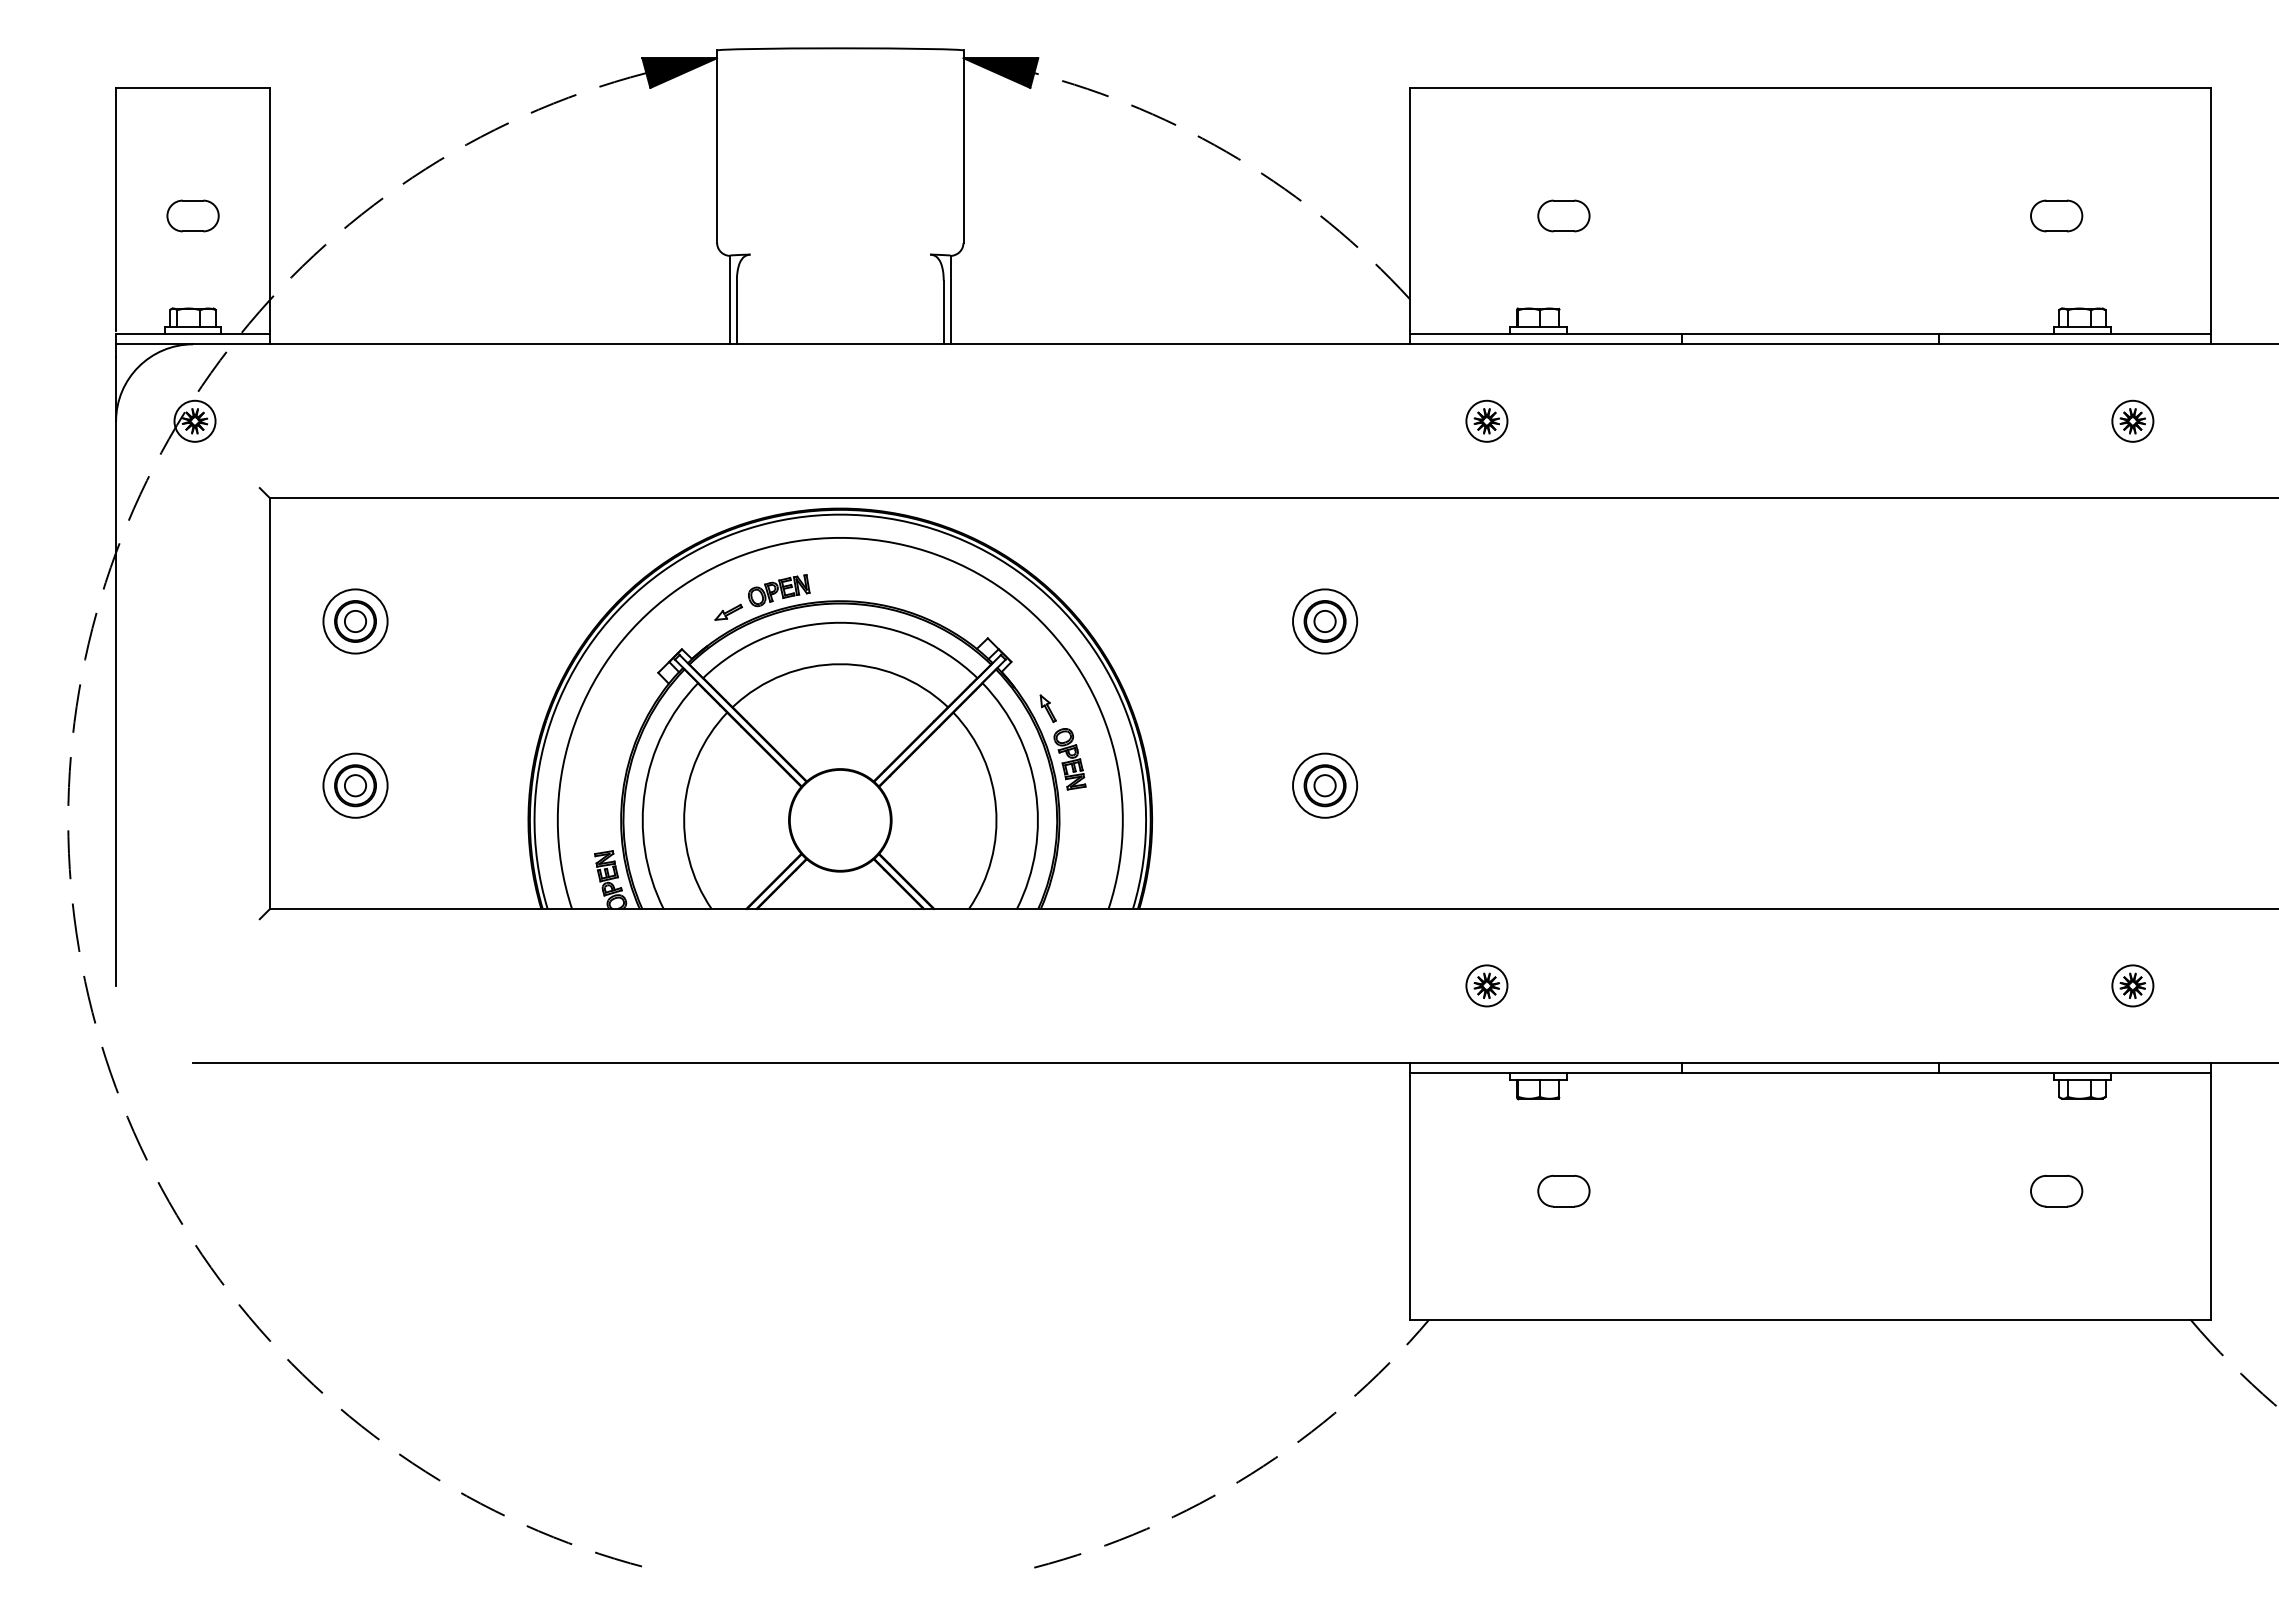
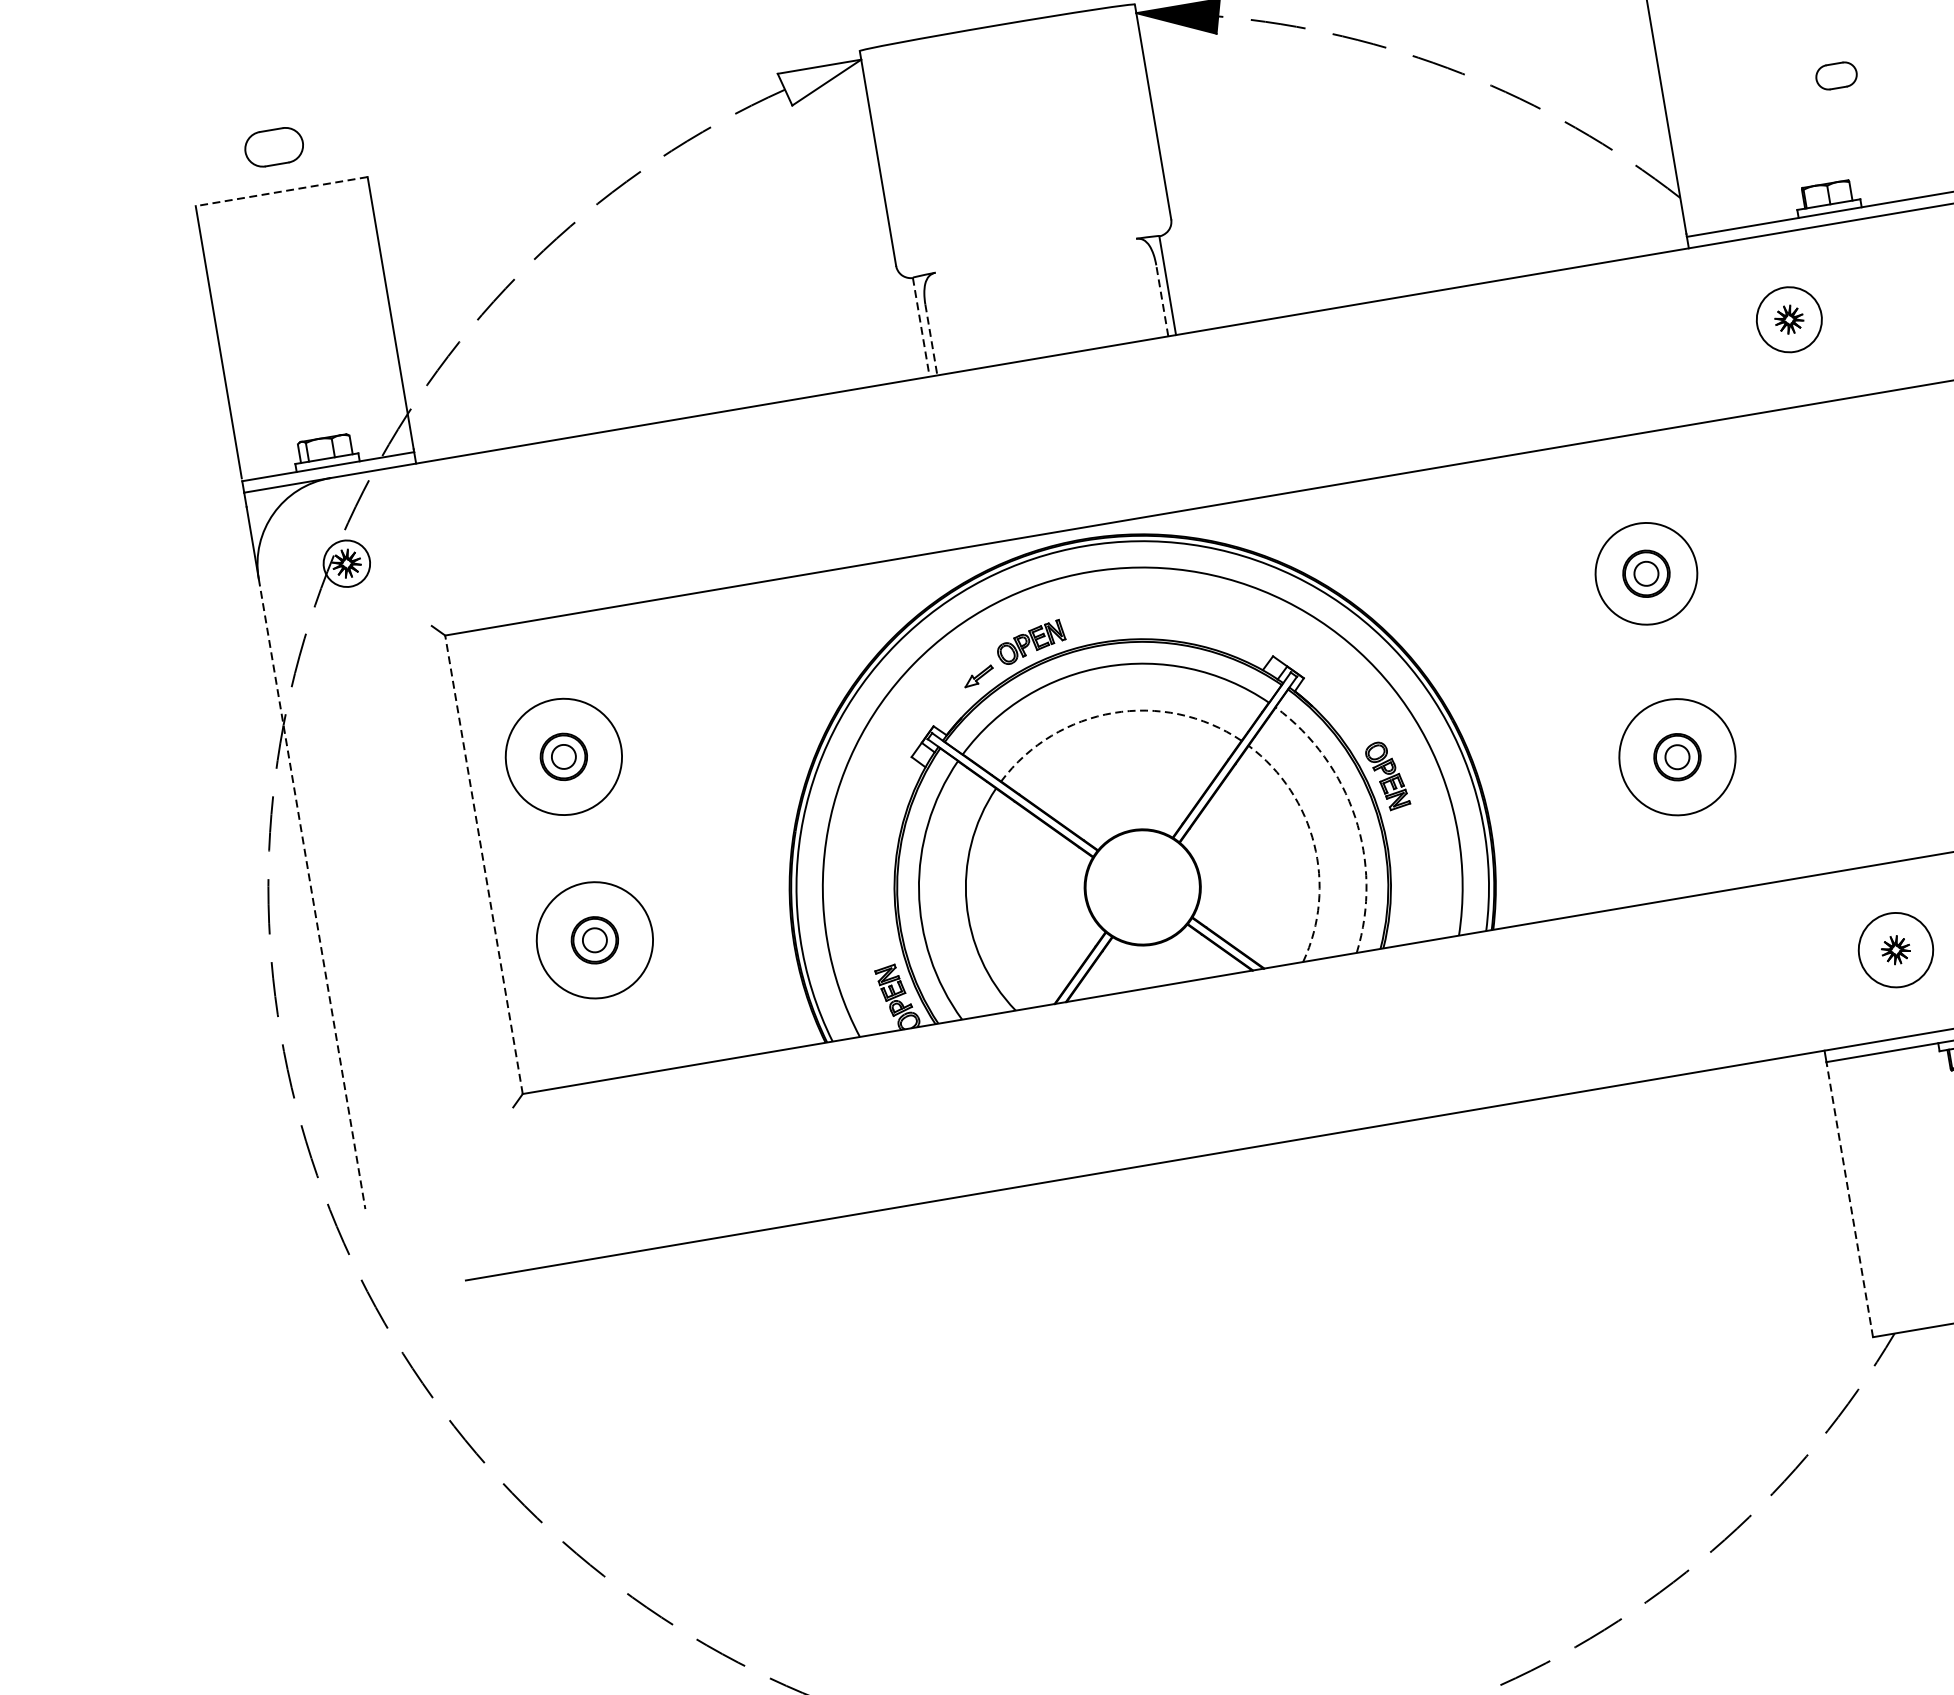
fill: (679, 72) -> (821, 82), removed
line: (193, 87) -> (282, 191), solid -> dashed
part: (192, 215) -> (273, 146), moved
part: (1563, 215) -> (1835, 75), size x0.7
line: (729, 300) -> (920, 327), solid -> dashed
line: (736, 312) -> (930, 339), solid -> dashed
line: (943, 312) -> (1162, 300), solid -> dashed
circle: (1486, 420) -> (1788, 318), size x1.4
circle: (355, 621) -> (563, 756), size x1.6
circle: (1325, 621) -> (1646, 573), size x1.4
arc: (840, 664) -> (1113, 713), solid -> dashed
line: (270, 703) -> (484, 864), solid -> dashed
line: (116, 704) -> (312, 894), solid -> dashed
part: (1047, 708) -> (1352, 723), removed
circle: (355, 785) -> (594, 940), size x1.6
circle: (1325, 785) -> (1677, 756), size x1.6
arc: (1035, 790) -> (1355, 817), solid -> dashed
arc: (996, 808) -> (1314, 844), solid -> dashed
circle: (1486, 985) -> (1895, 949), size x1.6
line: (1409, 1197) -> (1849, 1201), solid -> dashed

